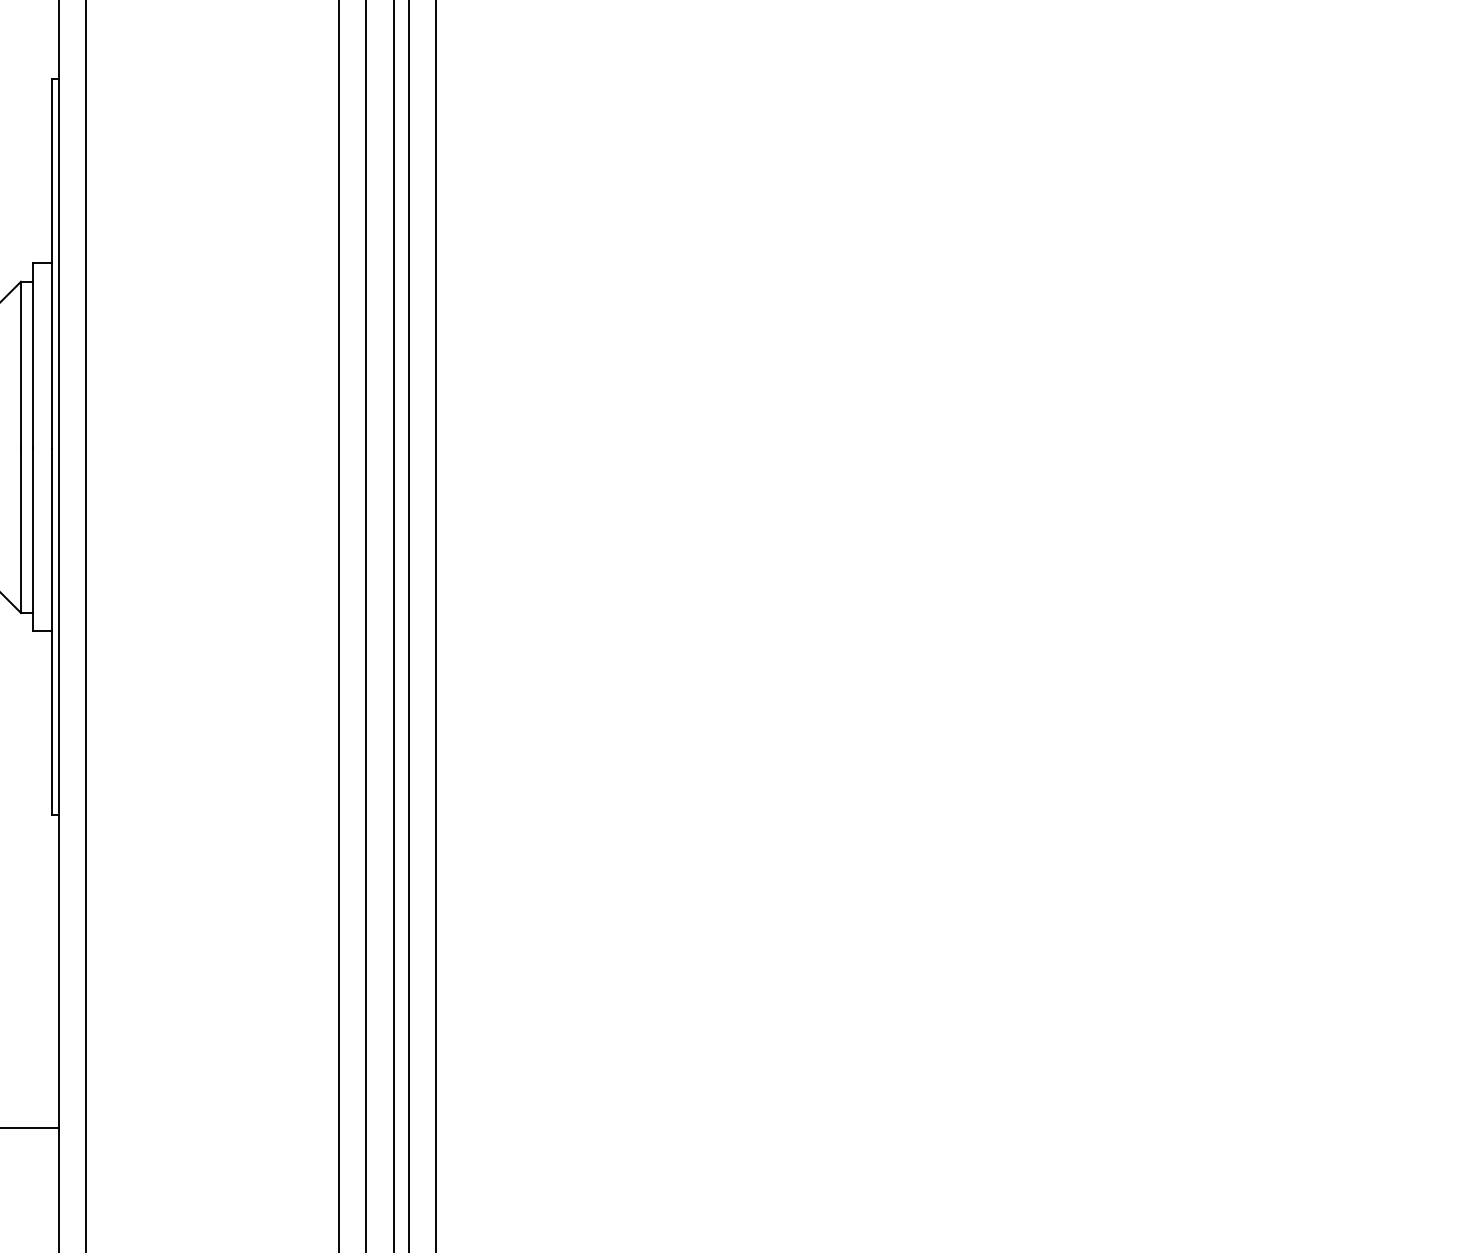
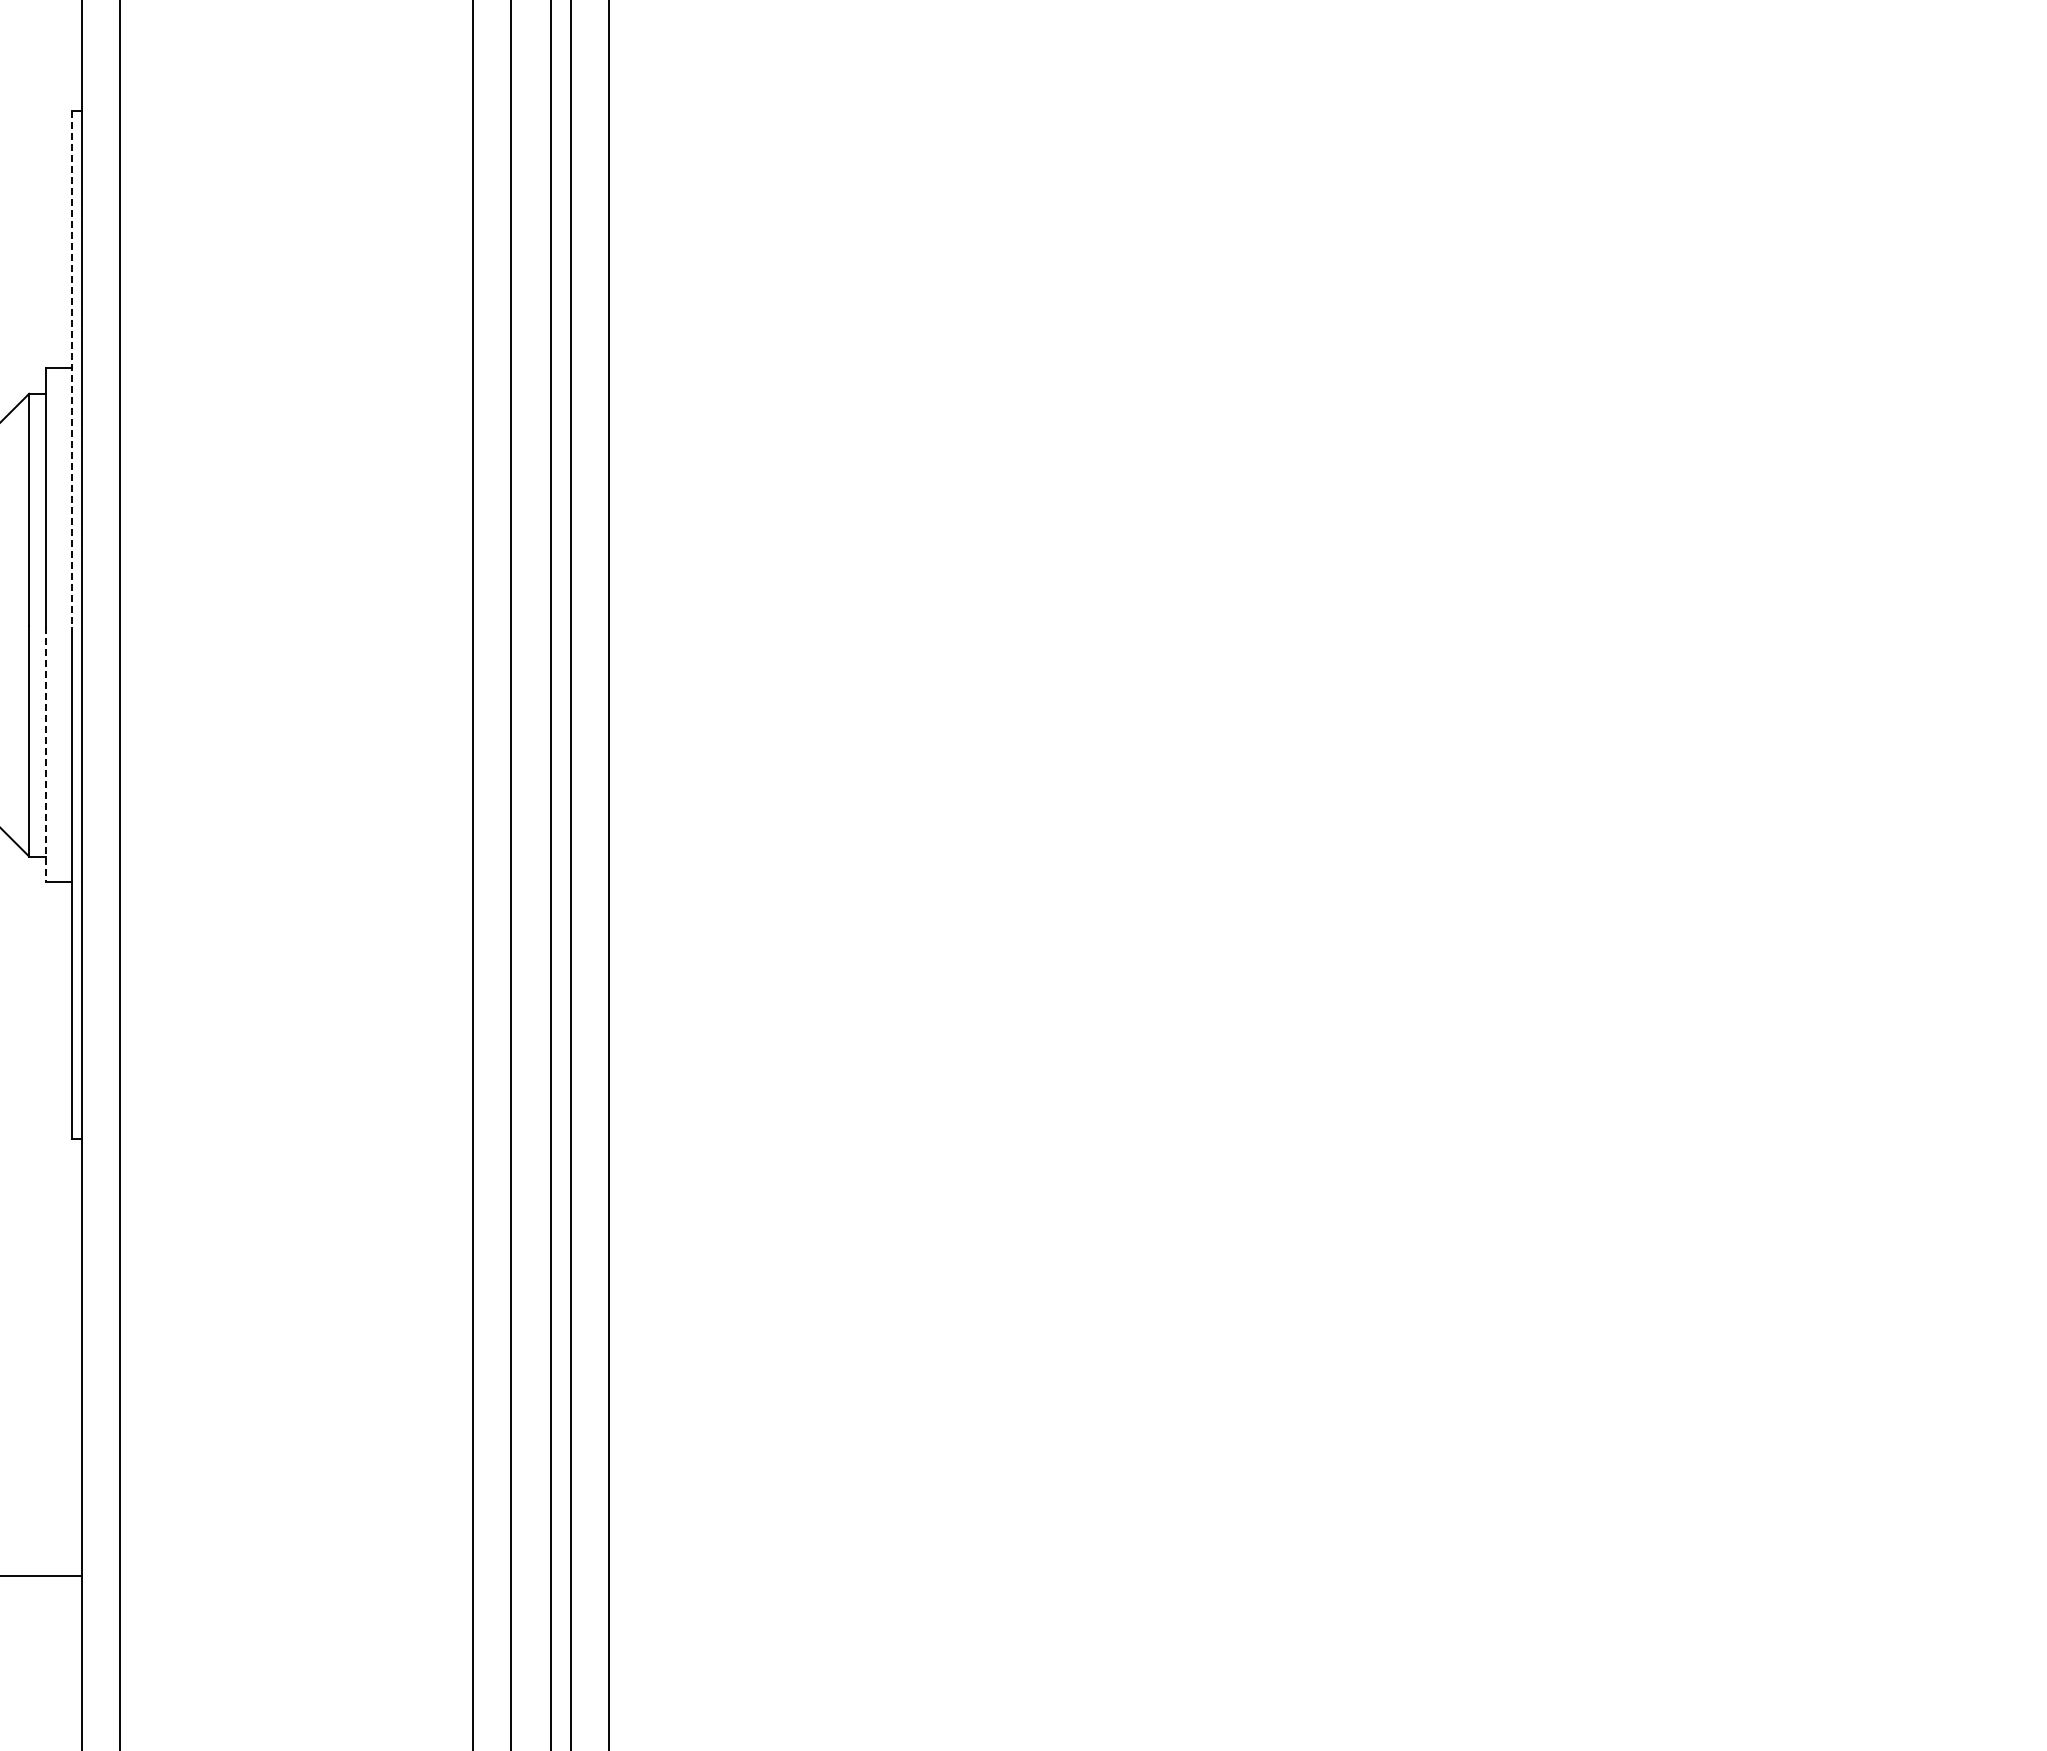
line: (51, 264) -> (72, 369), solid -> dashed
line: (33, 539) -> (46, 754), solid -> dashed

